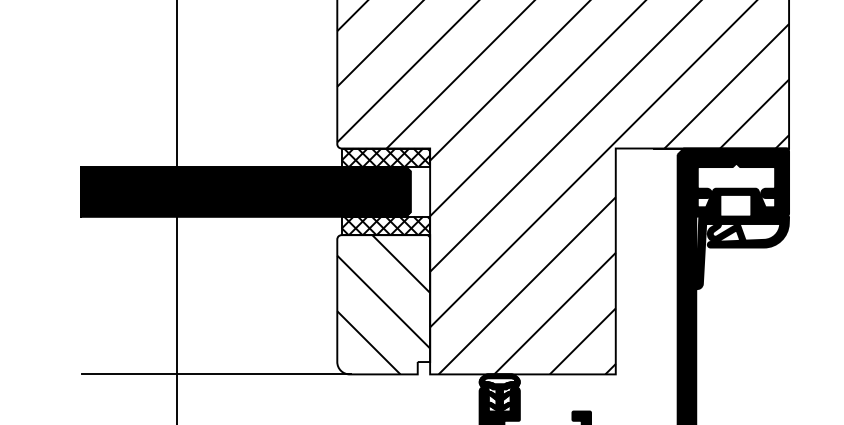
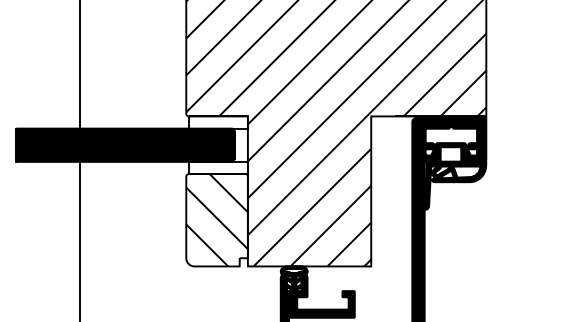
hatch: (385, 157) -> (218, 122), removed
hatch: (385, 225) -> (218, 167), removed
line: (215, 374) -> (105, 266), removed

